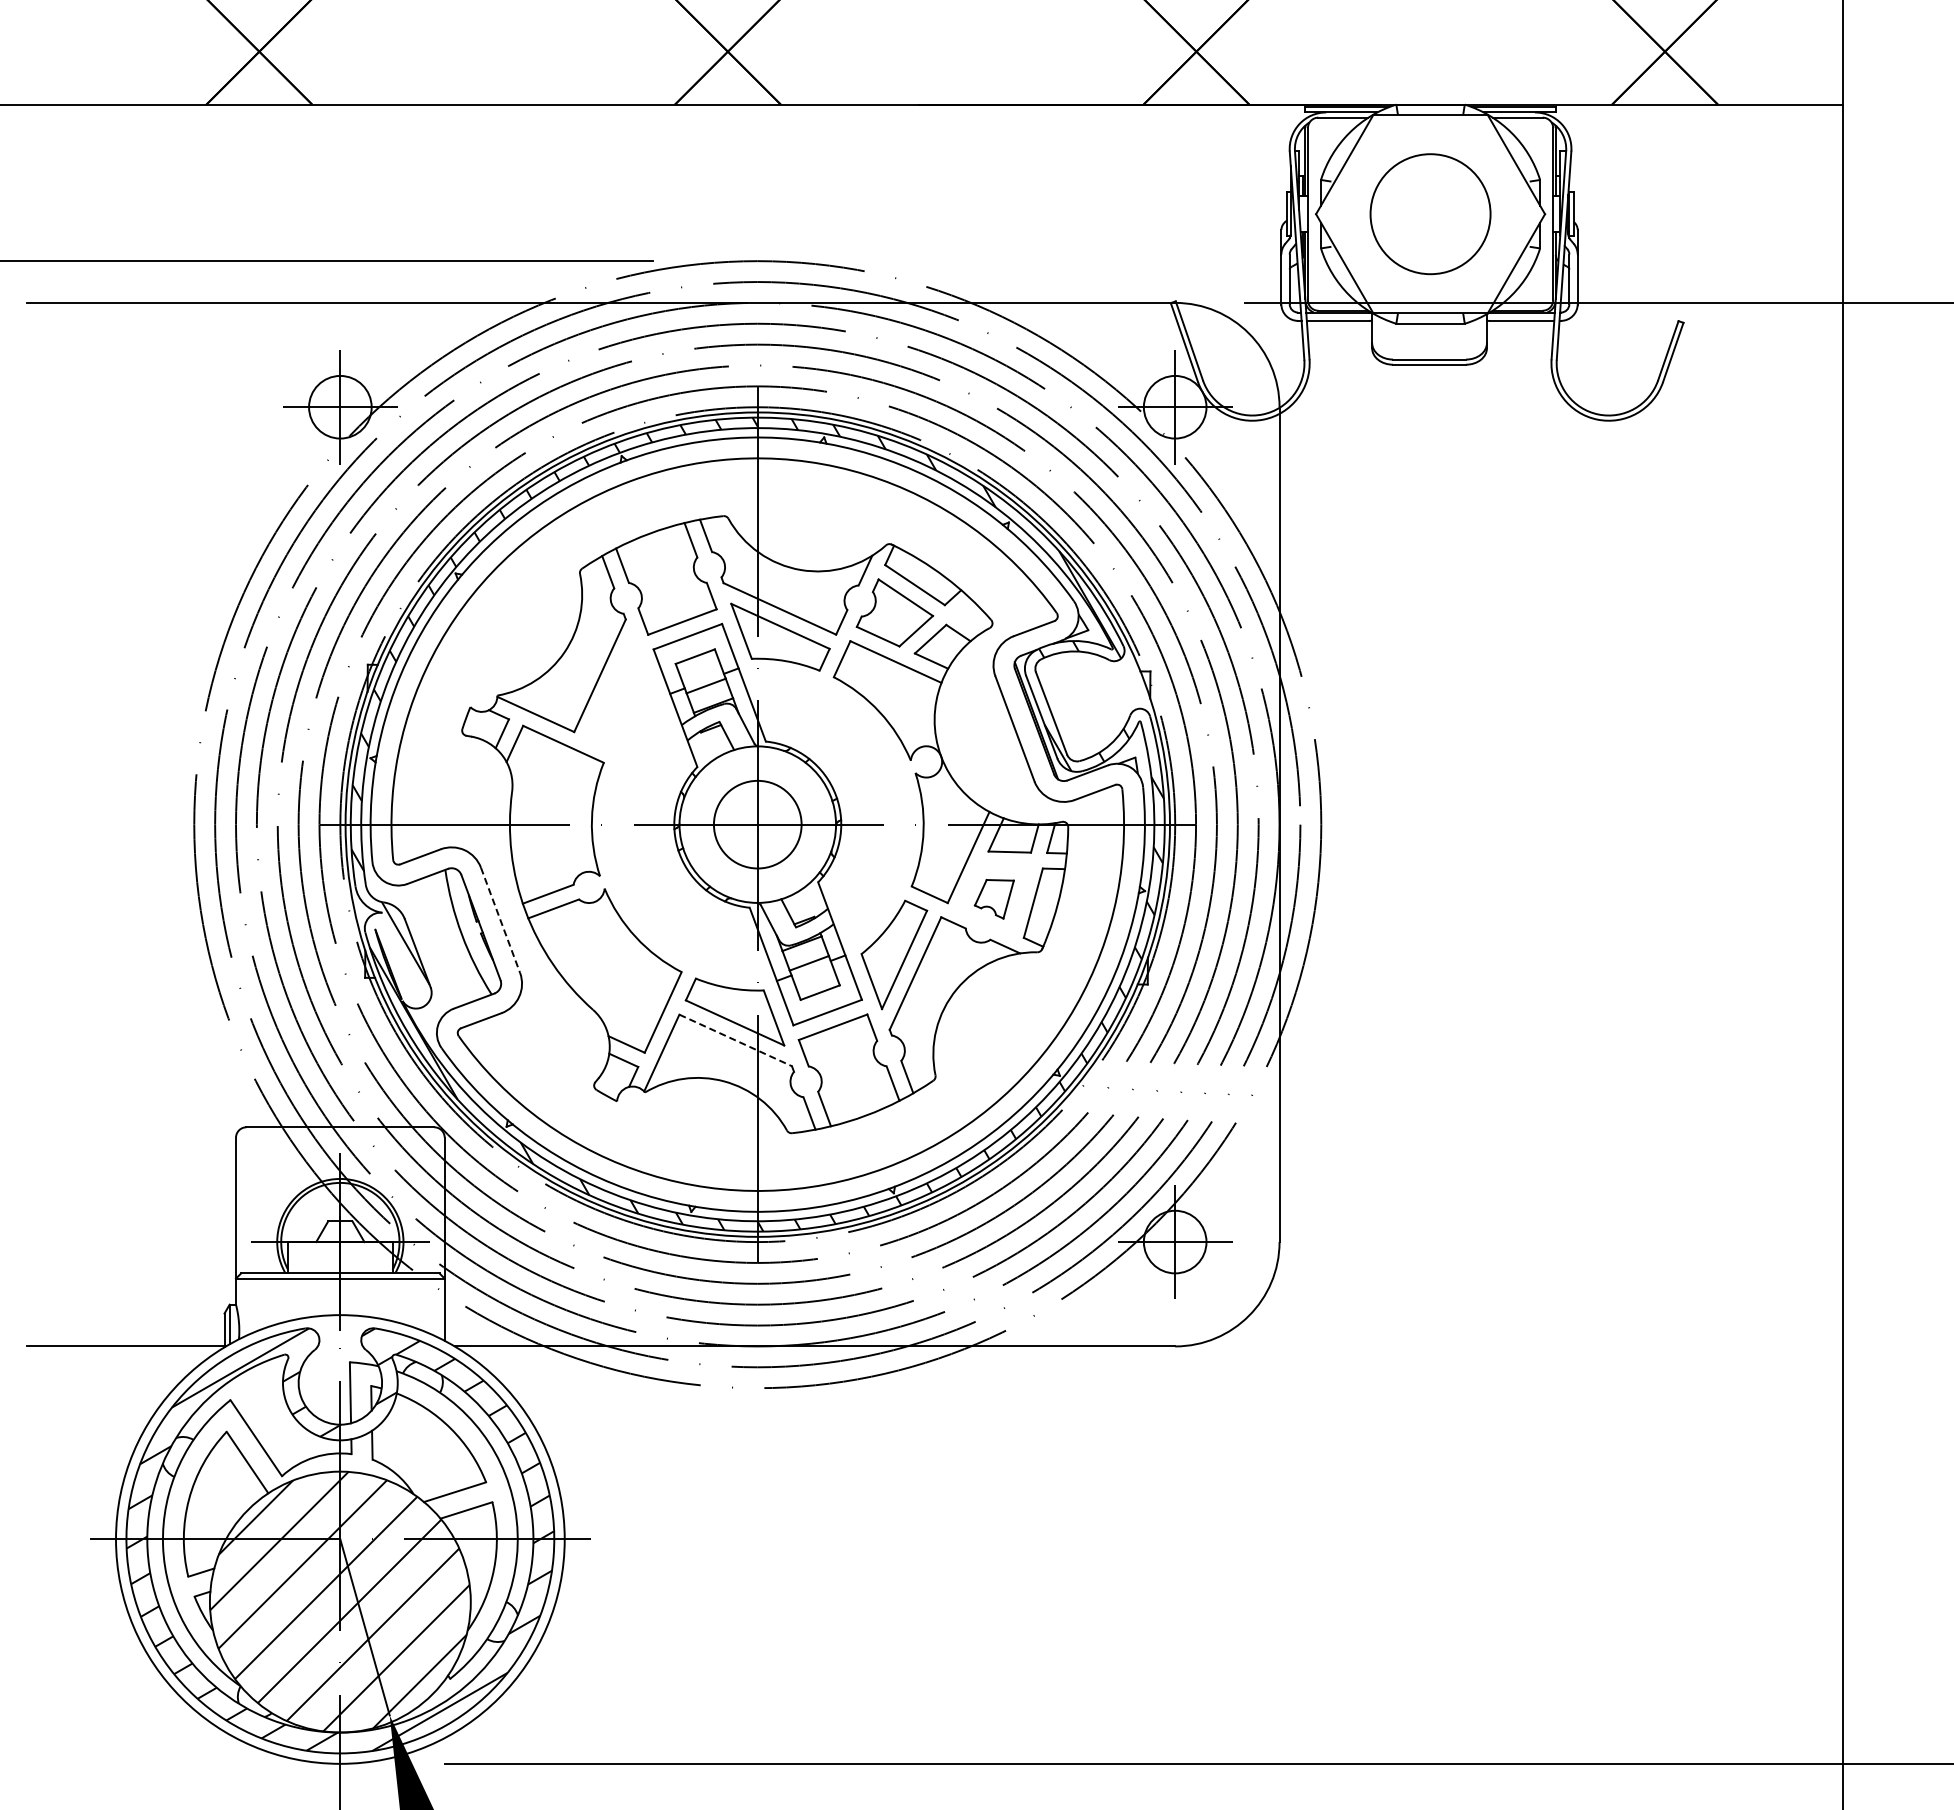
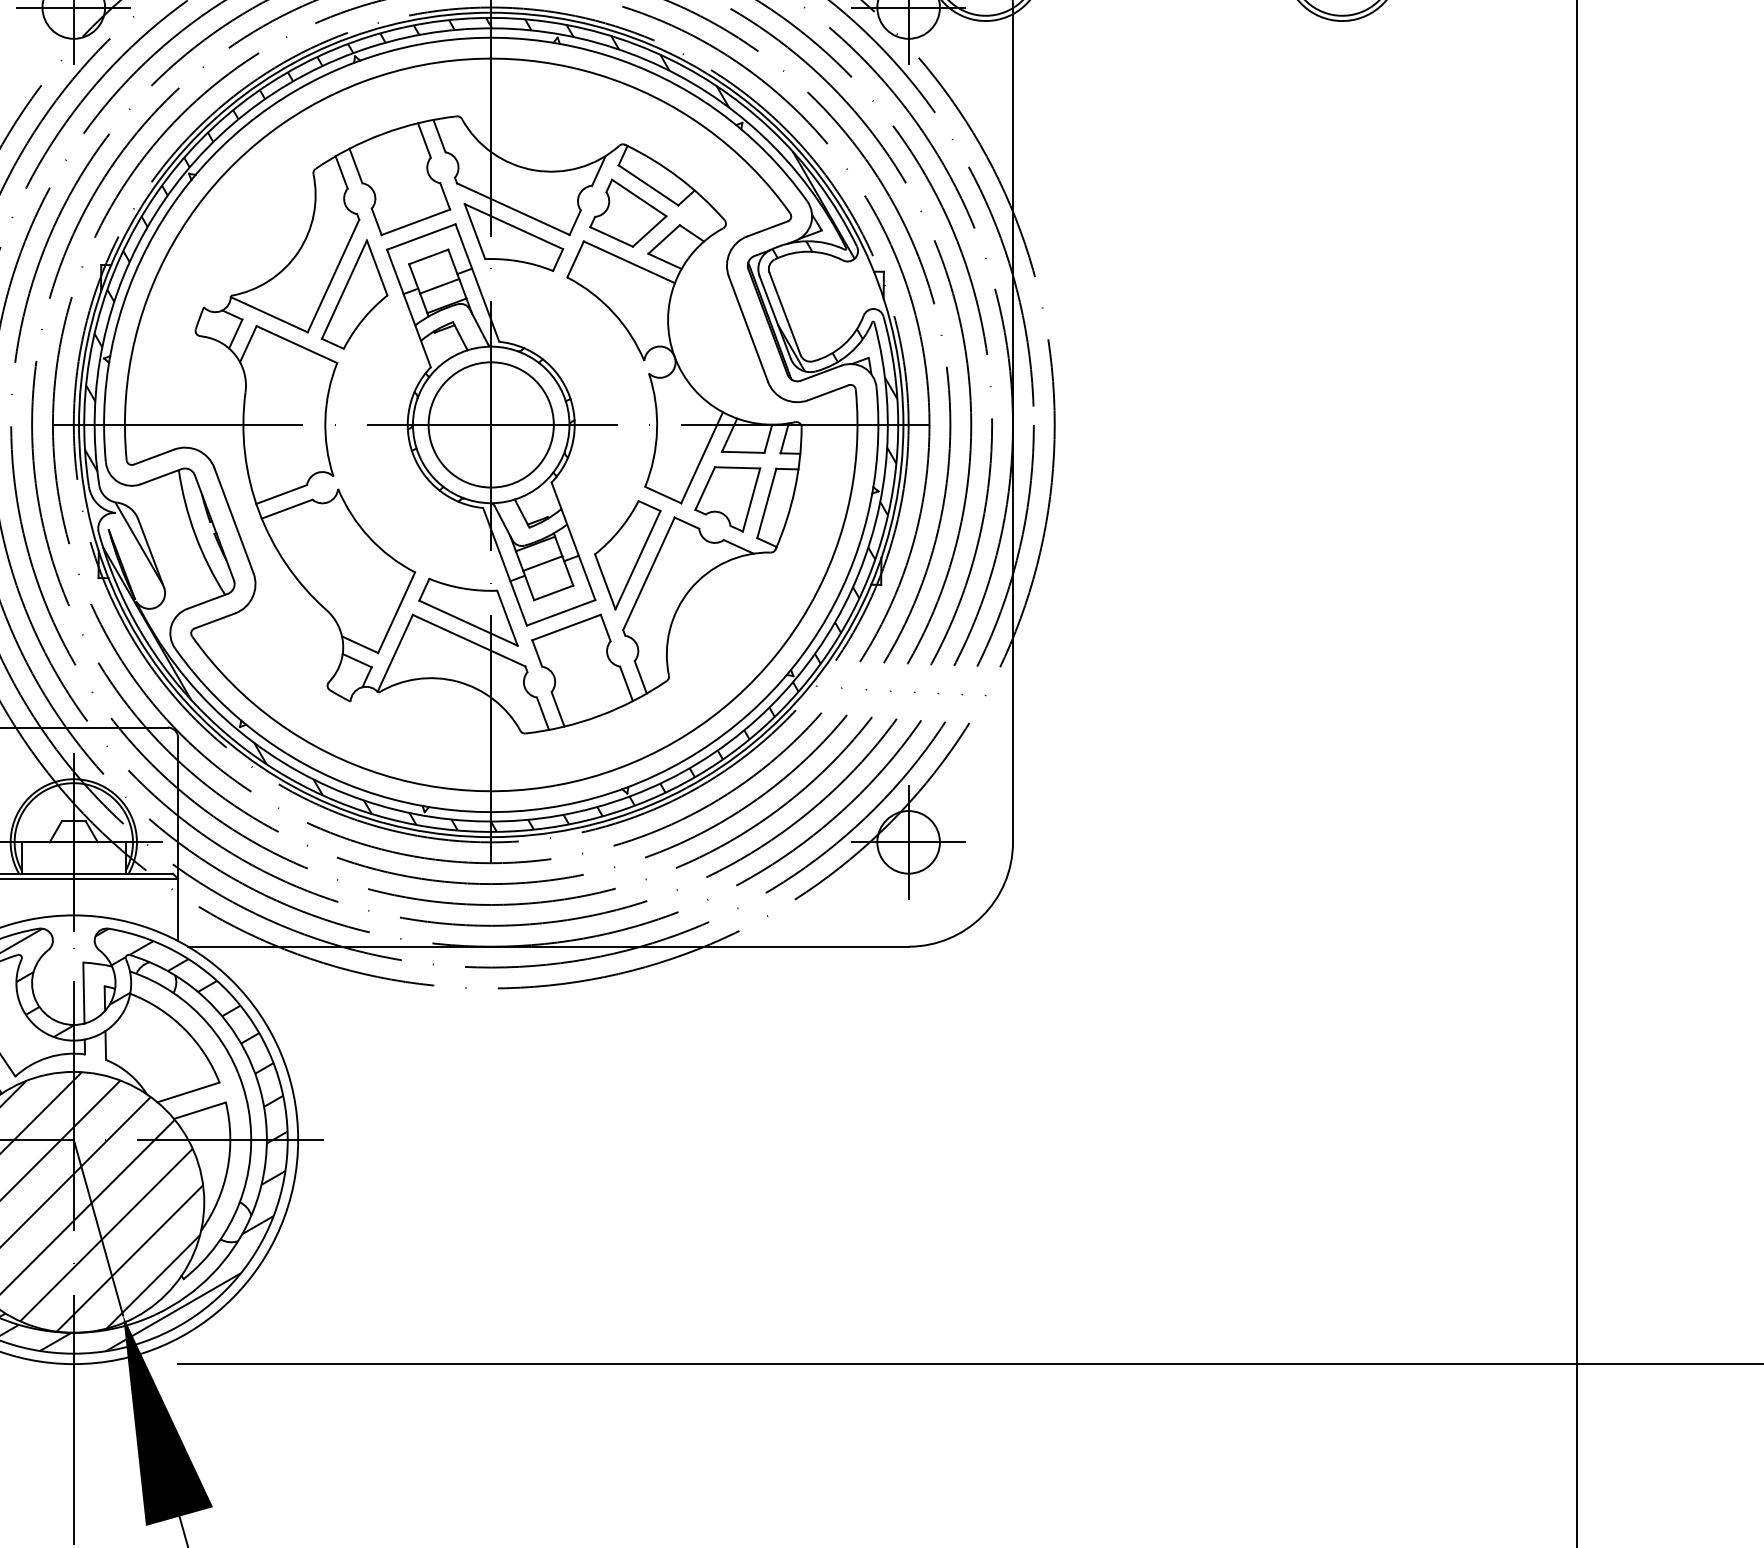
part: (620, 694) -> (353, 294), added
circle: (757, 824) -> (490, 424), size x1.43
part: (994, 899) -> (727, 499), size x1.67
line: (500, 920) -> (233, 520), dashed -> solid
line: (735, 1040) -> (468, 640), dashed -> solid

